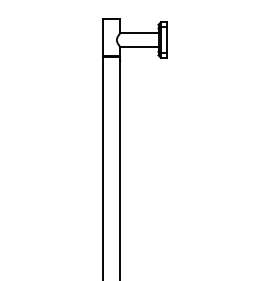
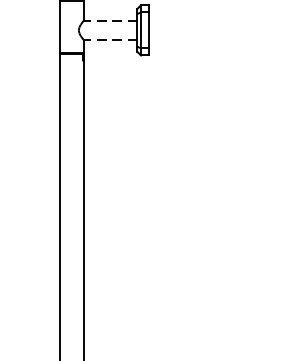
line: (138, 33) -> (109, 21), solid -> dashed
line: (138, 46) -> (109, 39), solid -> dashed

